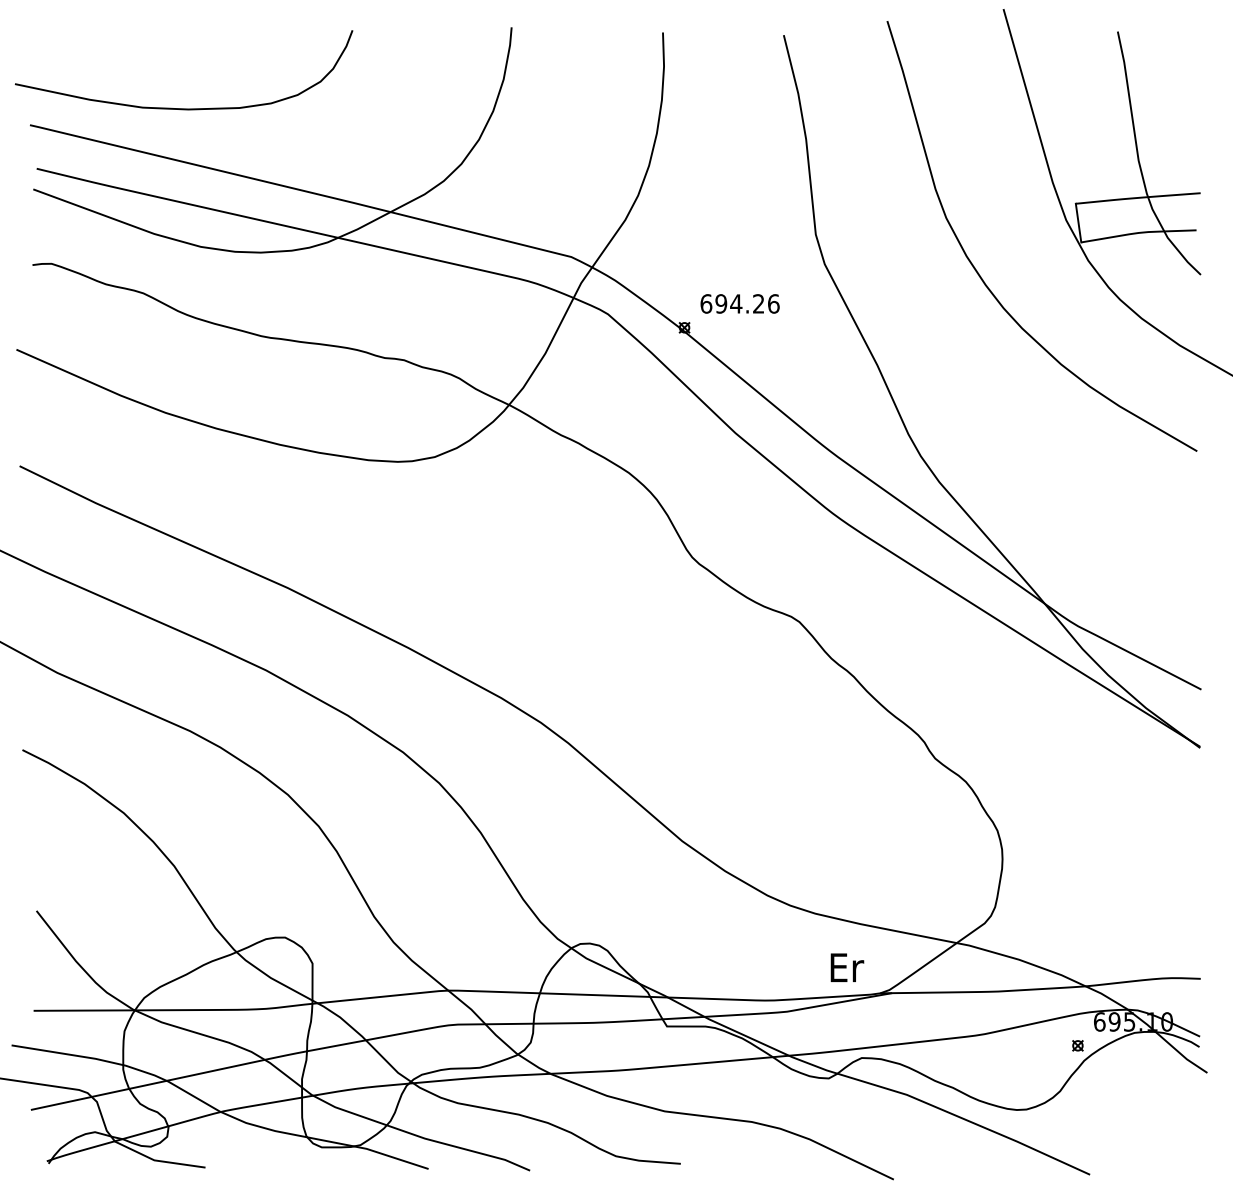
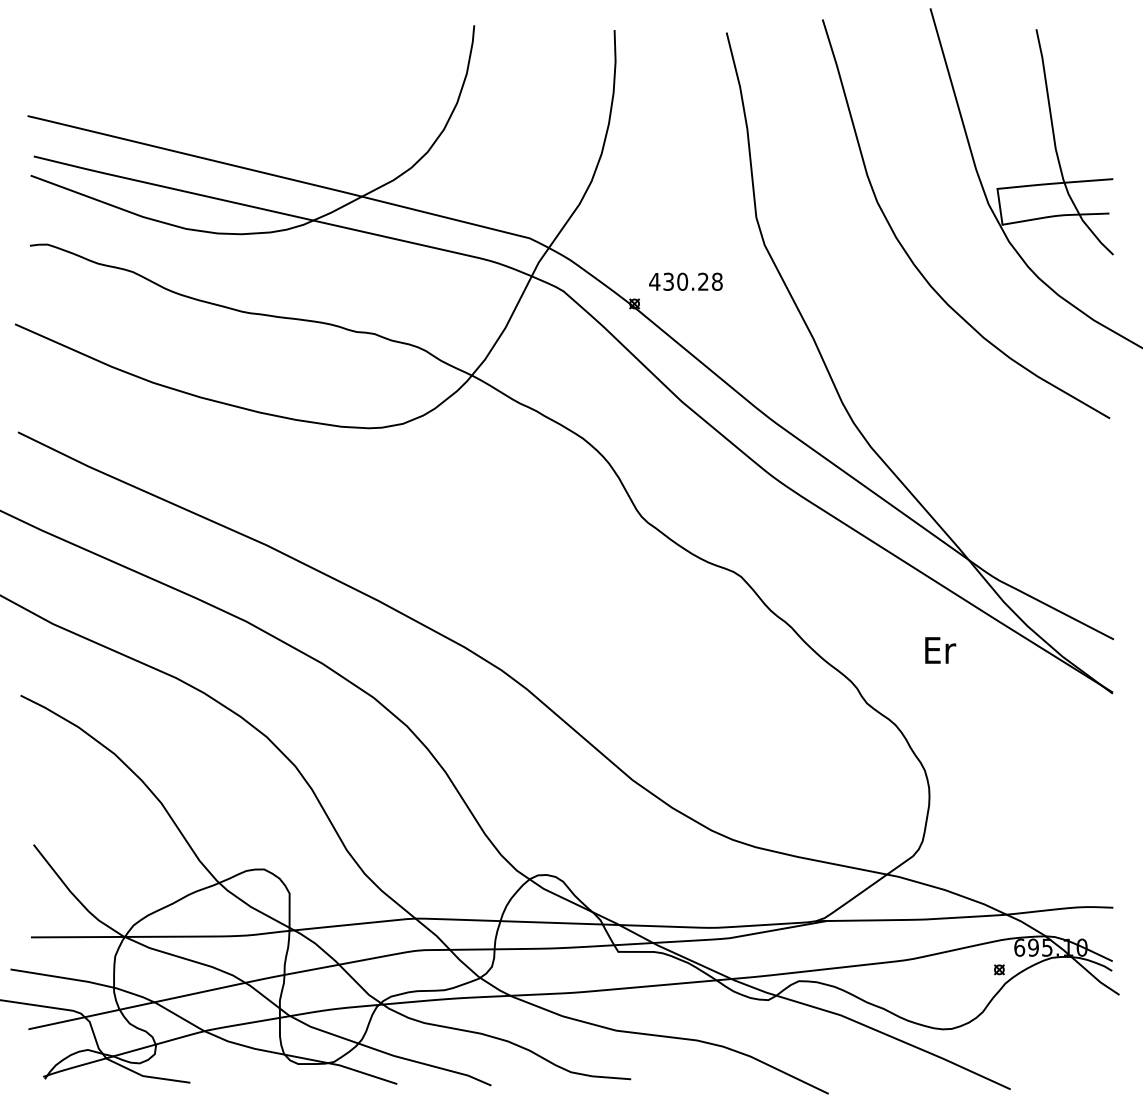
curve: (184, 108) -> (170, 100), removed
text: (739, 303) -> (685, 281), 694.26 -> 430.28
text: (847, 967) -> (940, 650), moved

